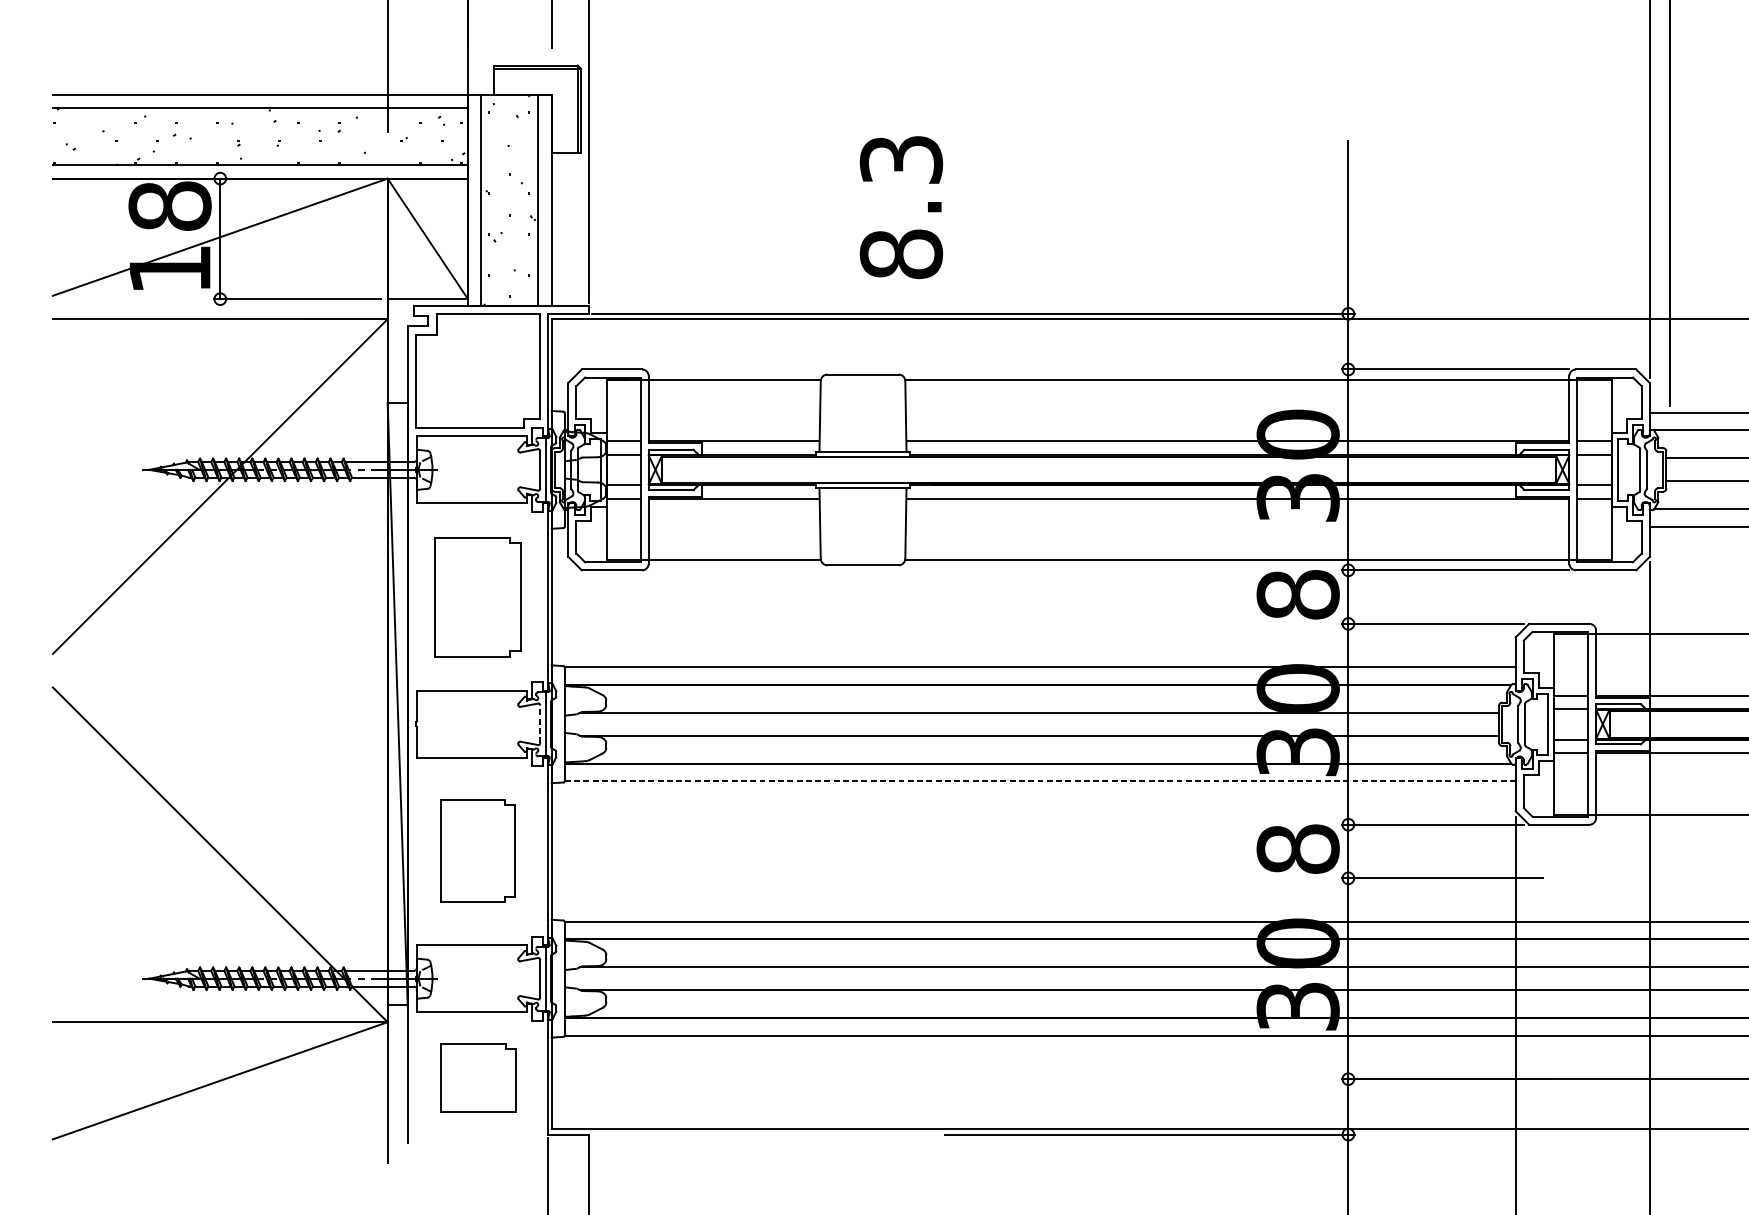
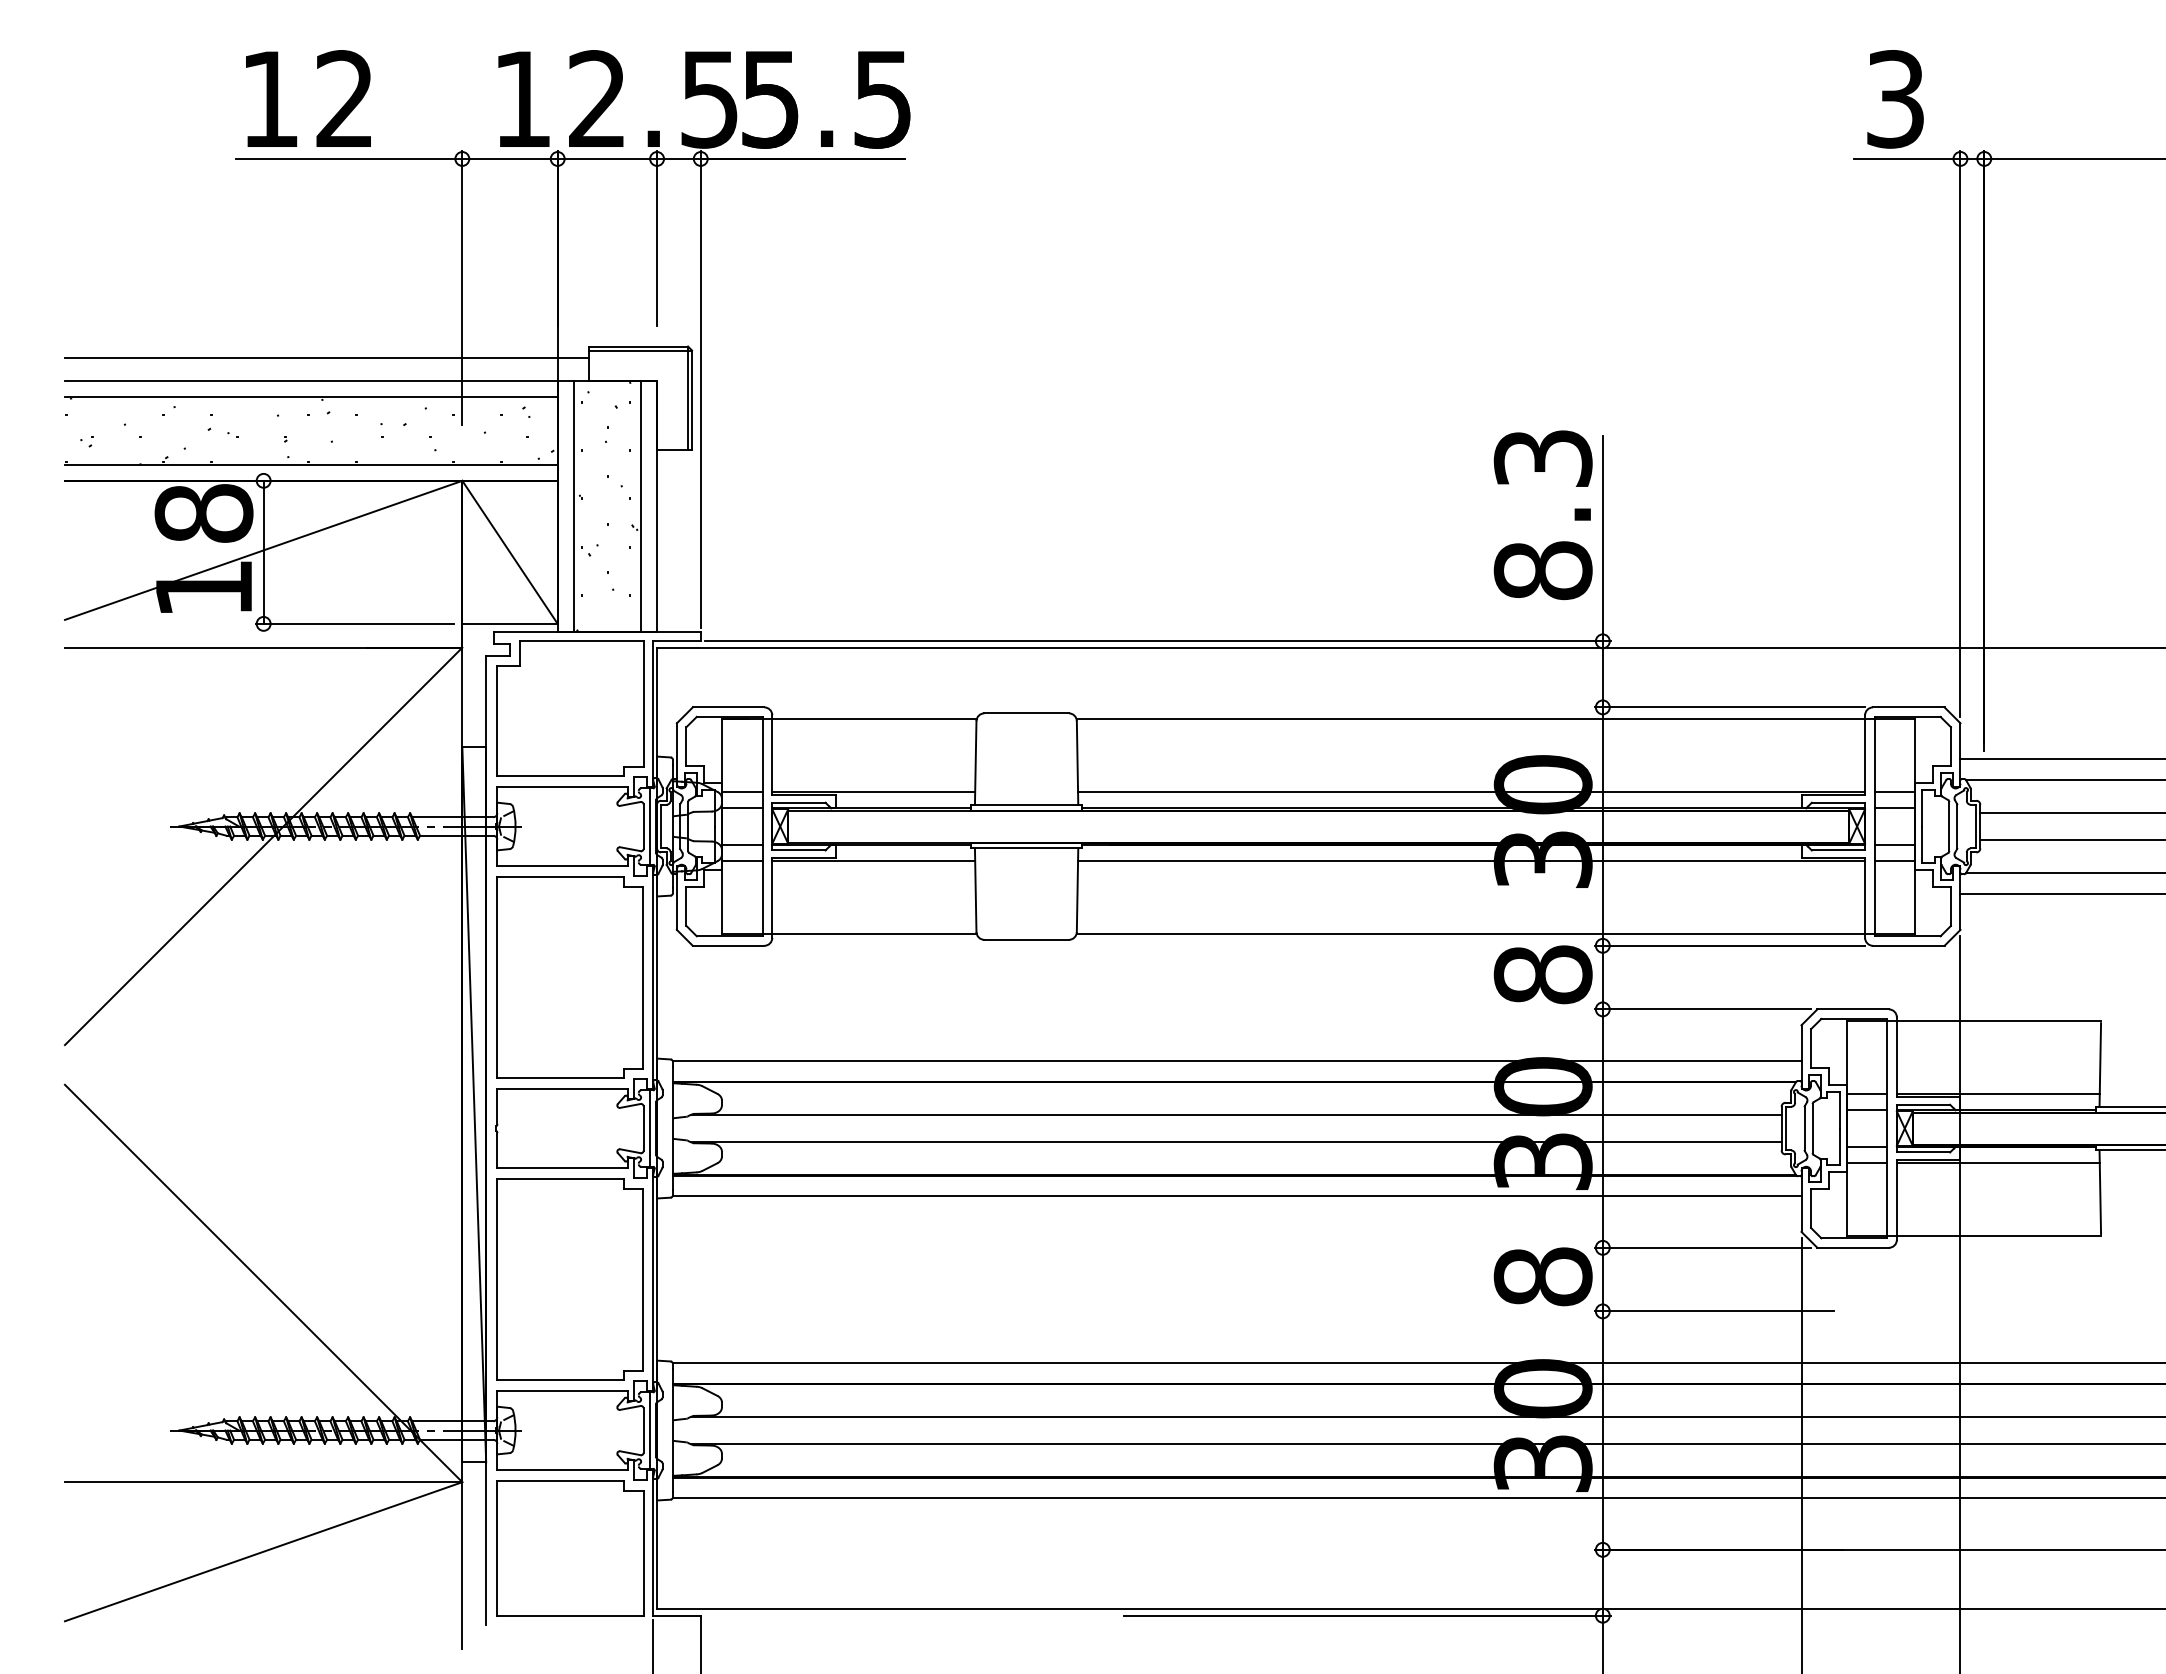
line: (273, 74) -> (326, 357), added
text: (900, 207) -> (1542, 515), moved
part: (477, 597) -> (569, 977), size x1.43
line: (540, 724) -> (643, 1128), dashed -> solid
line: (1040, 781) -> (1237, 1196), dashed -> solid
part: (477, 851) -> (569, 1279), size x1.67
part: (478, 1078) -> (570, 1548), size x1.67

